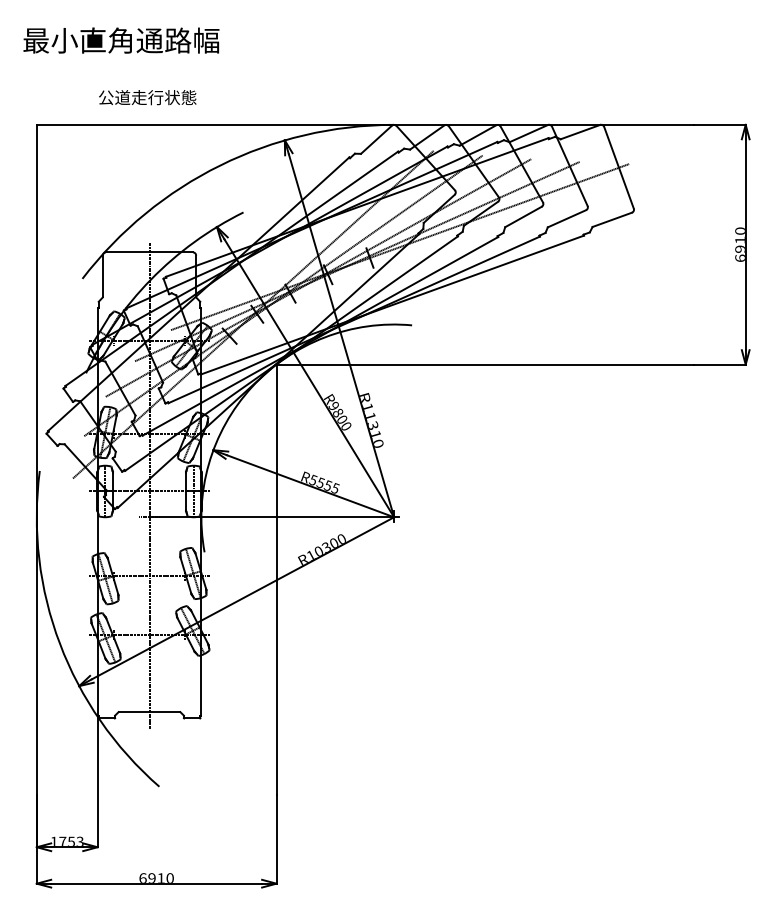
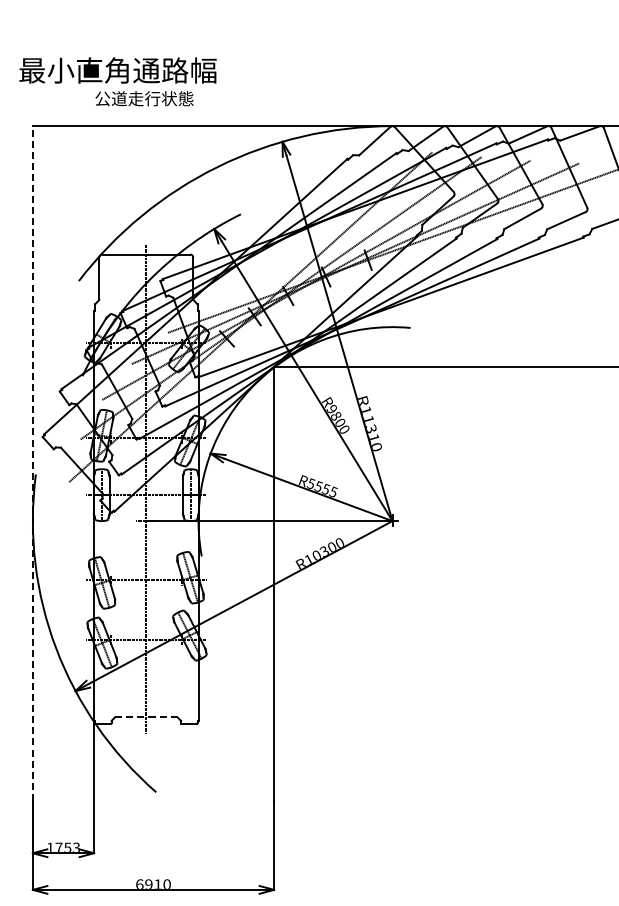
text: (121, 40) -> (118, 70), moved
line: (36, 459) -> (32, 462), solid -> dashed
line: (149, 712) -> (146, 717), solid -> dashed

